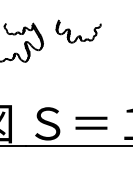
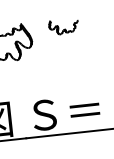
part: (78, 31) -> (63, 26), size x0.7

